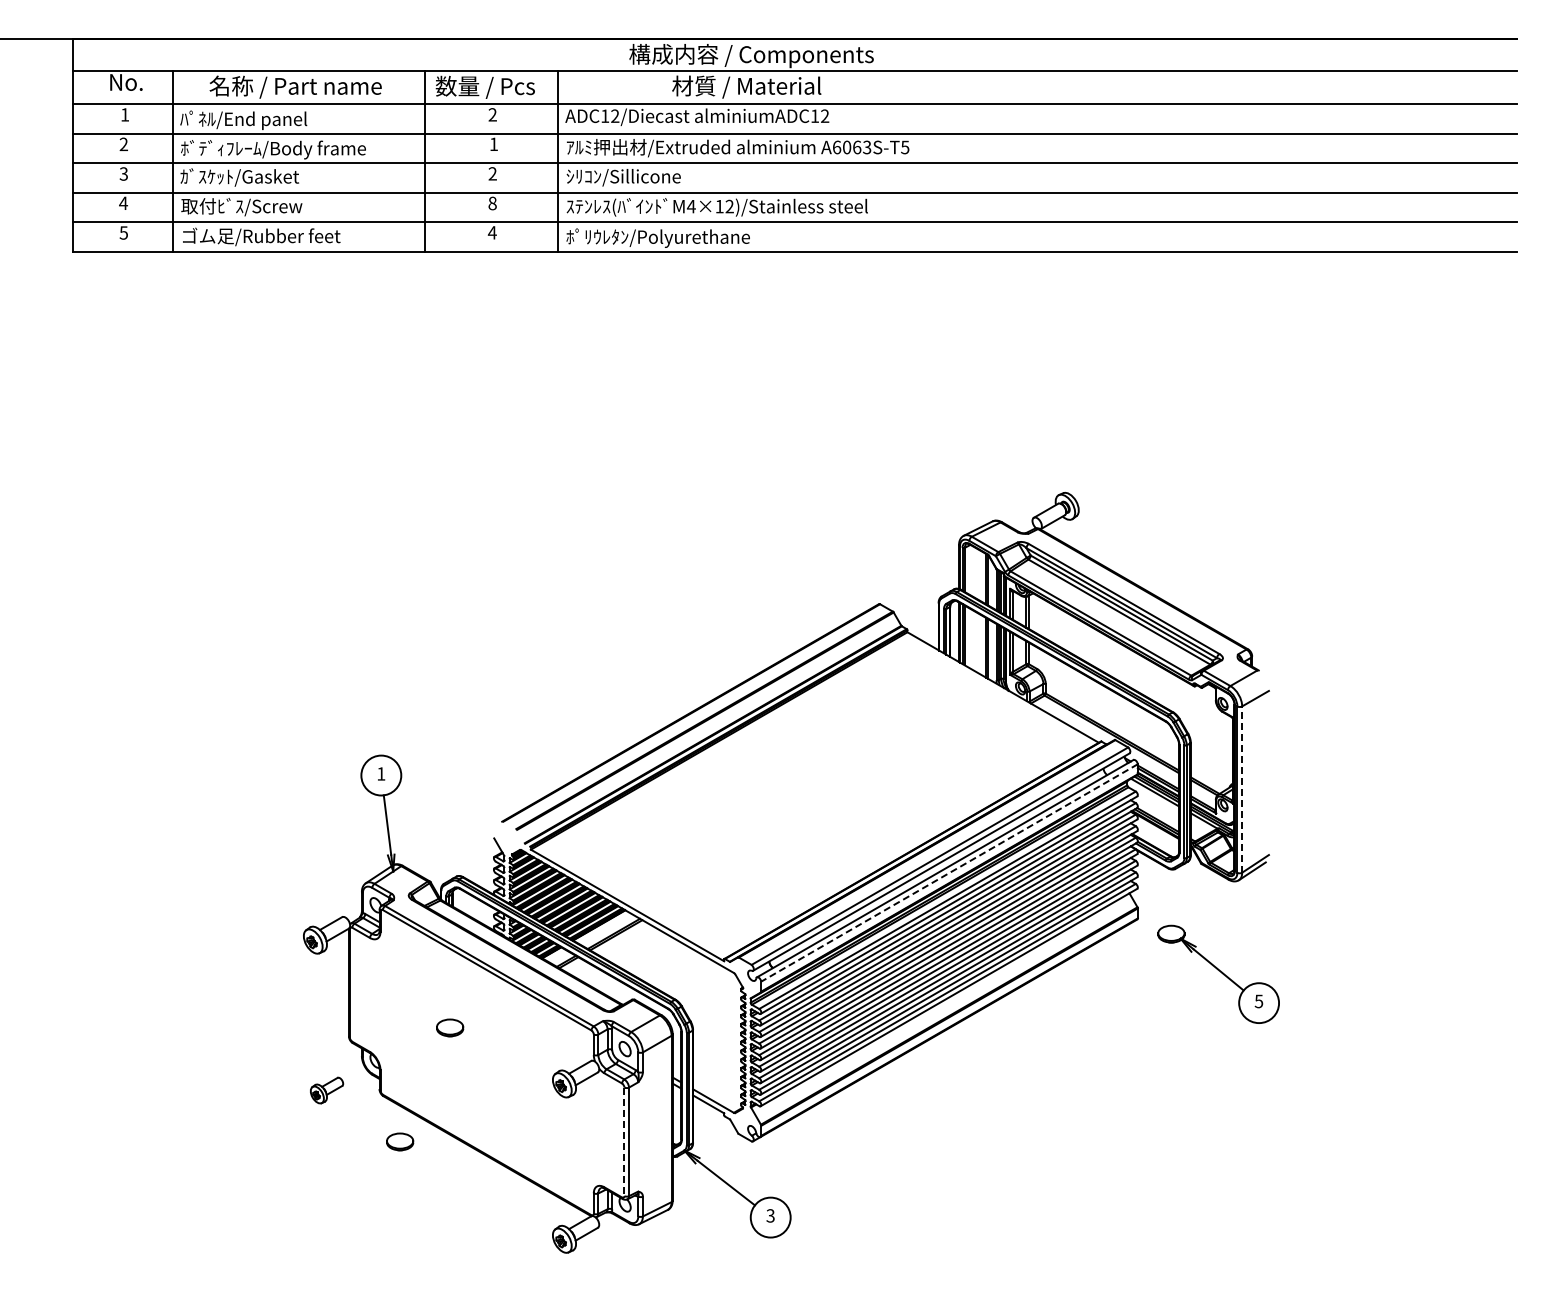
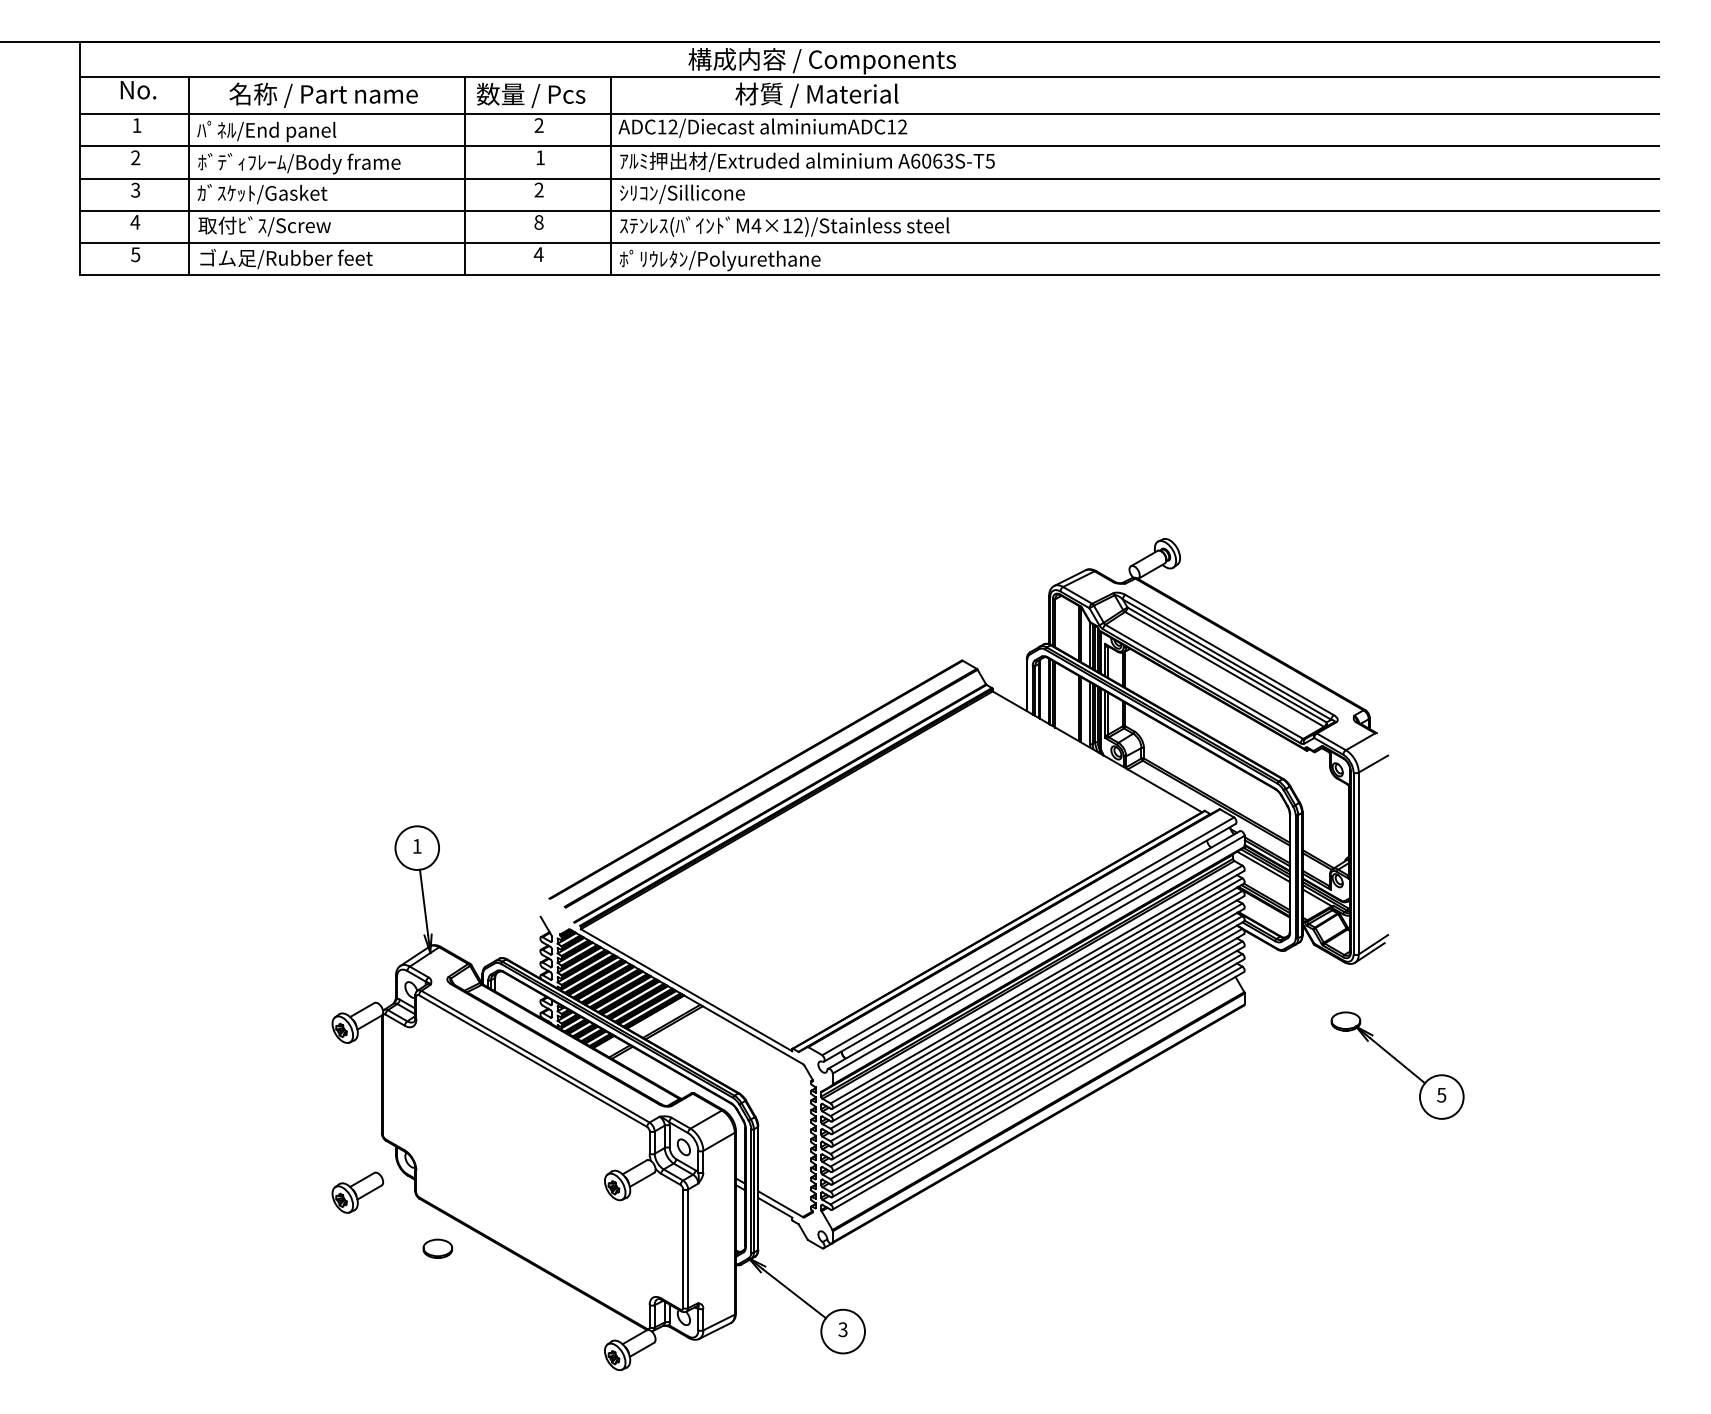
line: (1242, 789) -> (1359, 863), dashed -> solid
line: (949, 873) -> (1038, 955), dashed -> solid
part: (1218, 973) -> (1397, 1064), moved
part: (450, 1027) -> (492, 1123), removed
part: (326, 1090) -> (357, 1192), size x1.43
line: (624, 1142) -> (683, 1249), dashed -> solid

